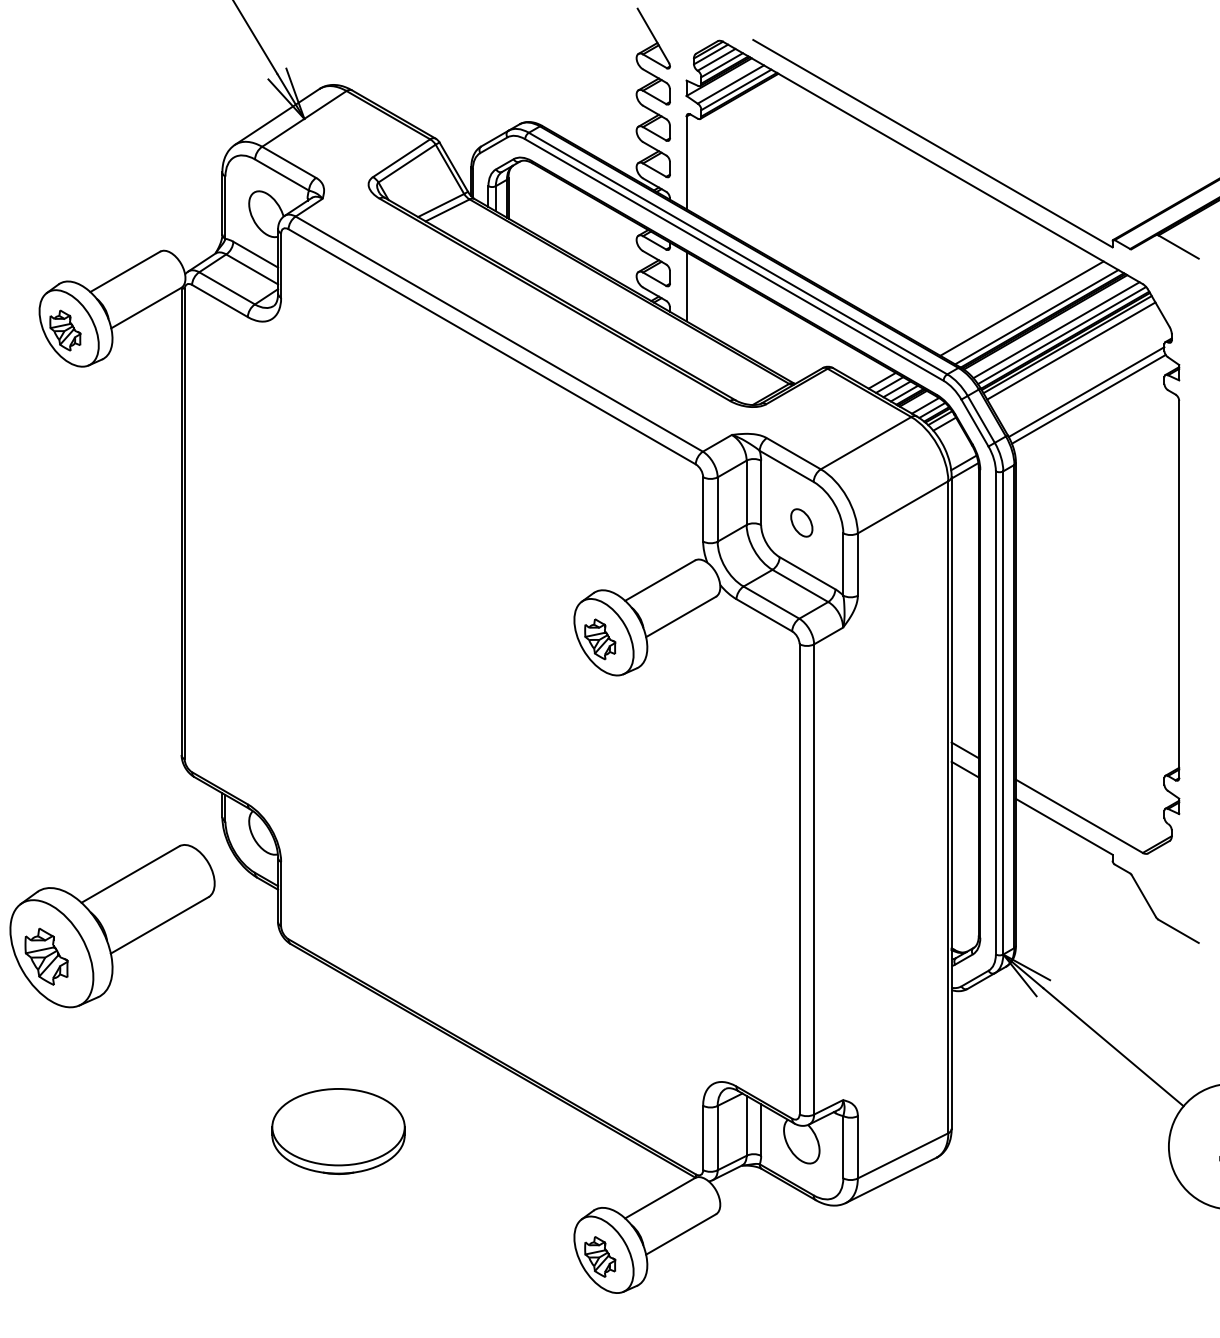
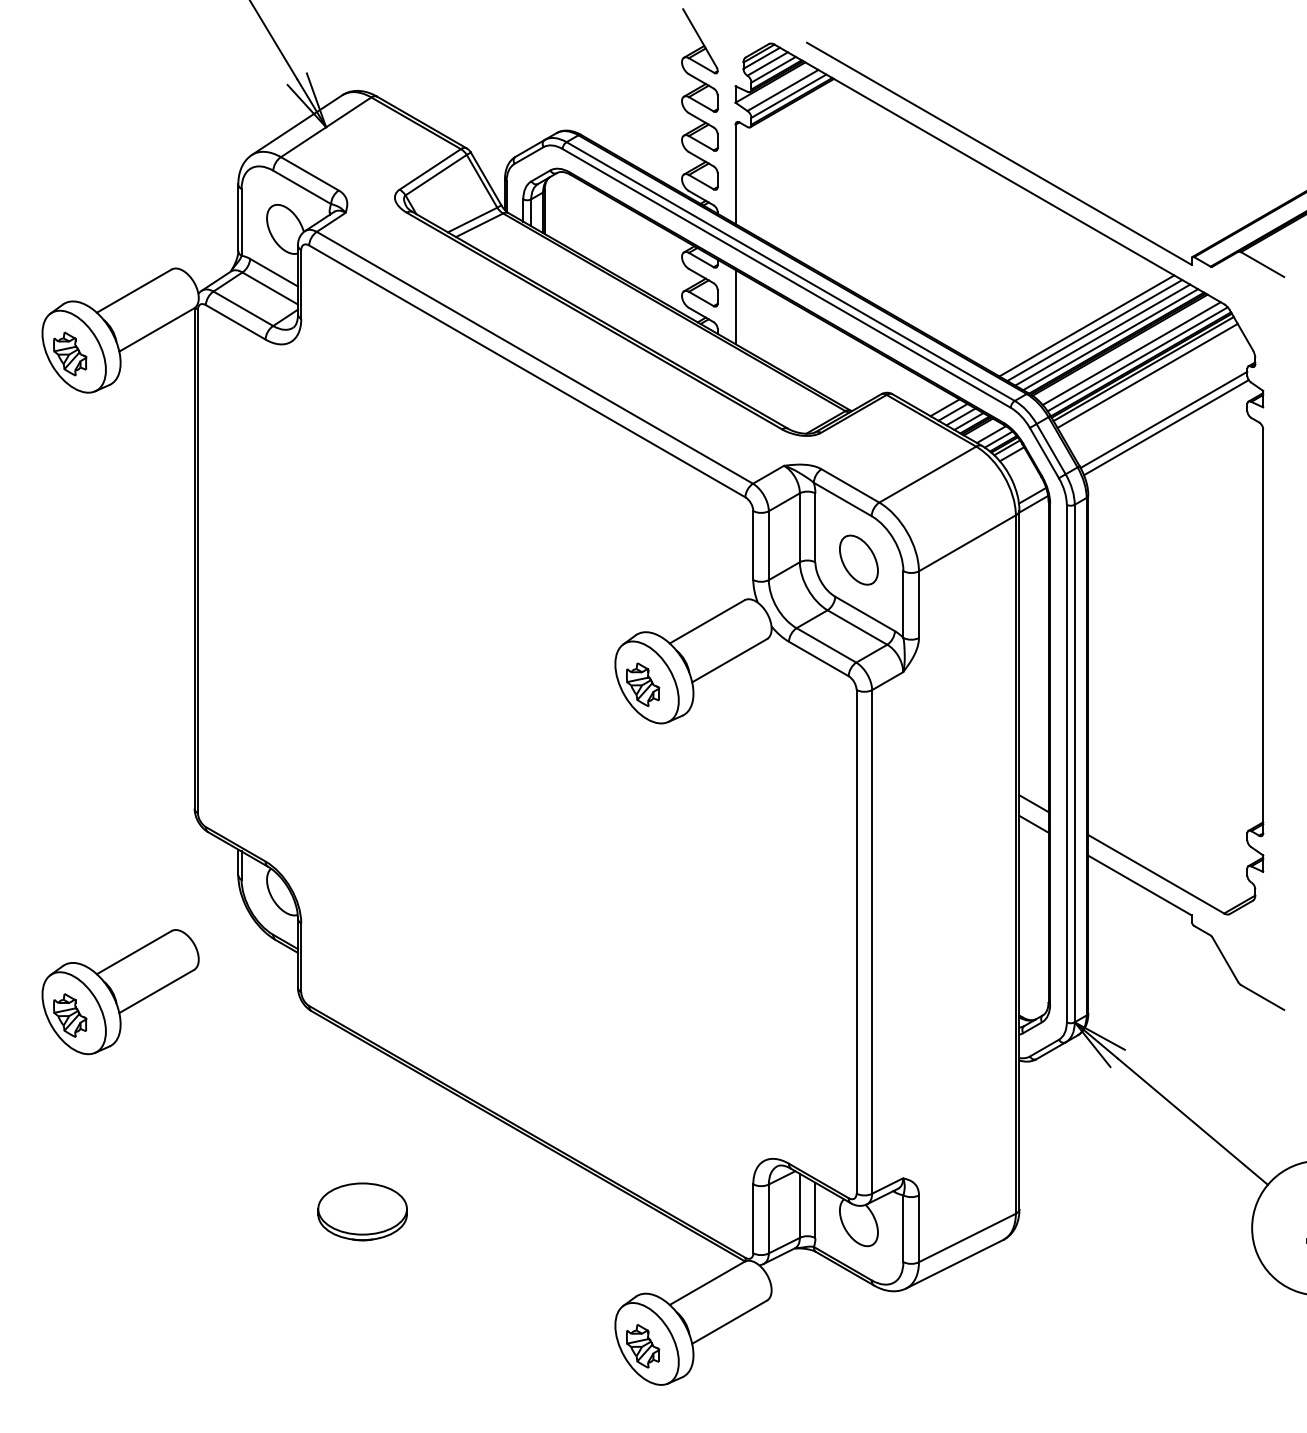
line: (1014, 303) -> (1086, 325), added
line: (1029, 312) -> (1102, 334), added
part: (801, 522) -> (858, 559), size x1.67
part: (112, 926) -> (120, 992), size x0.71
part: (338, 1131) -> (362, 1211), size x0.62

